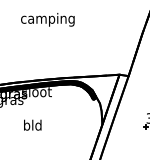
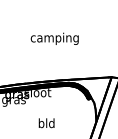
text: (47, 19) -> (54, 38), moved
text: (32, 124) -> (46, 122), moved

